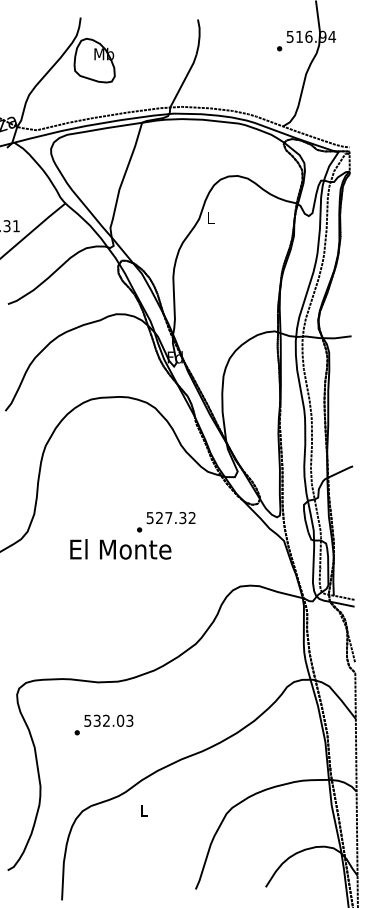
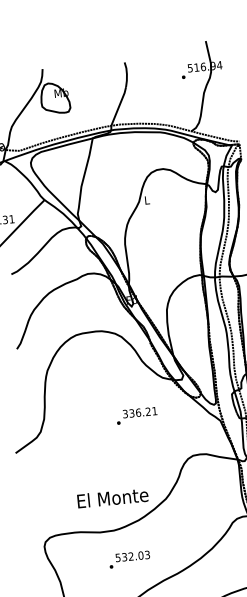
text: (171, 518) -> (140, 412), 527.32 -> 336.21
text: (120, 549) -> (112, 498), moved
text: (103, 724) -> (129, 559), moved

